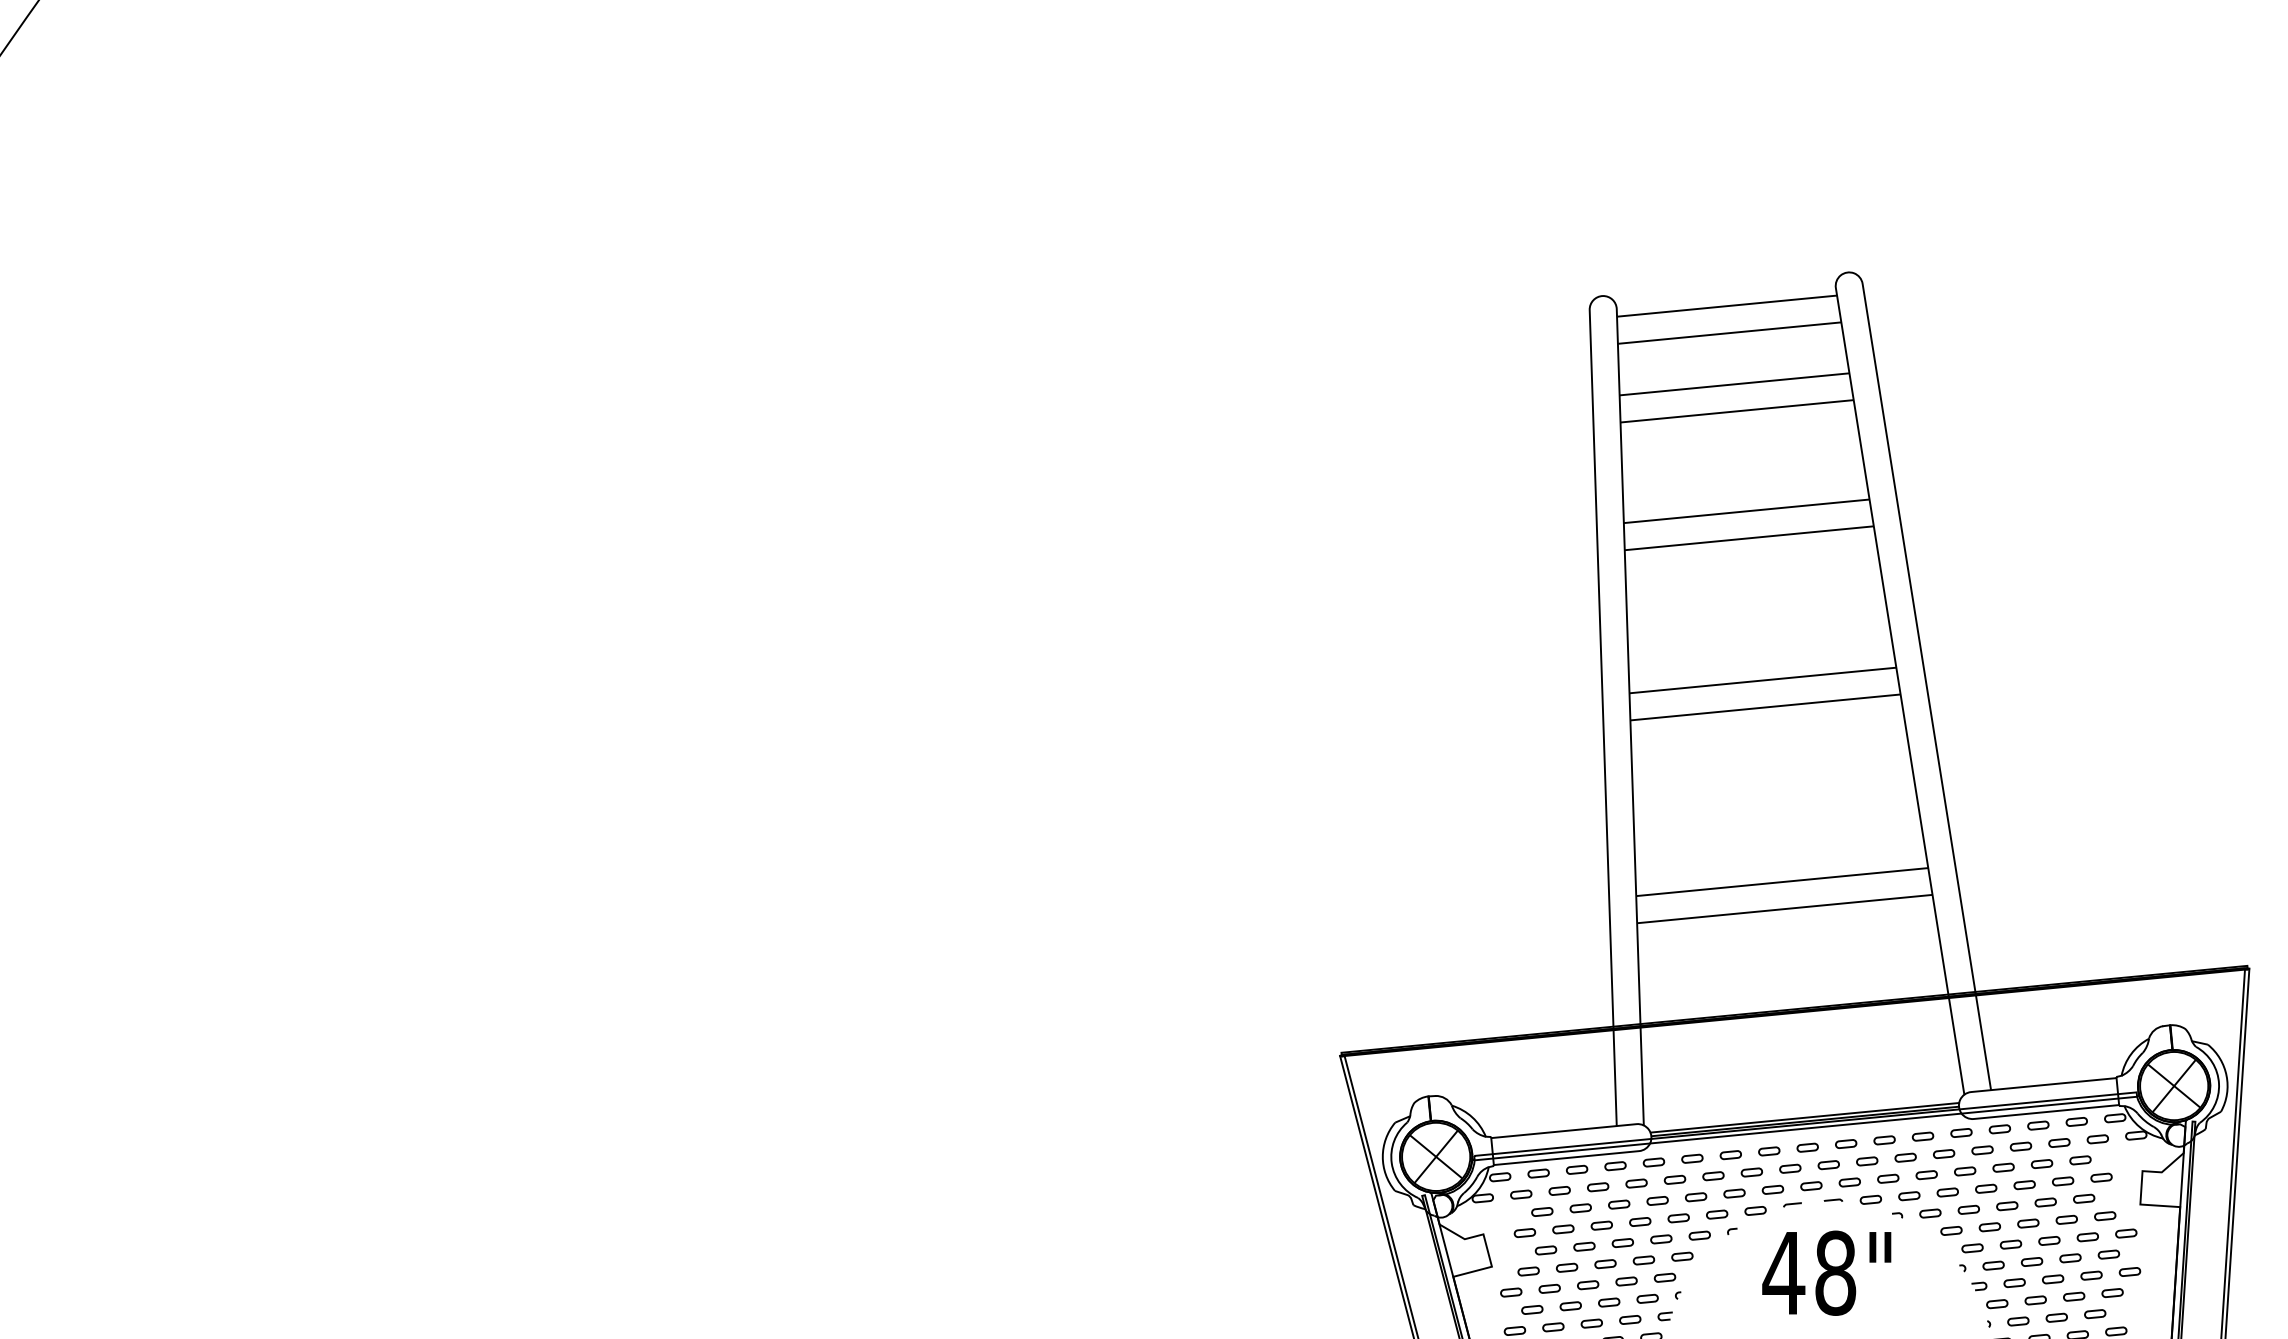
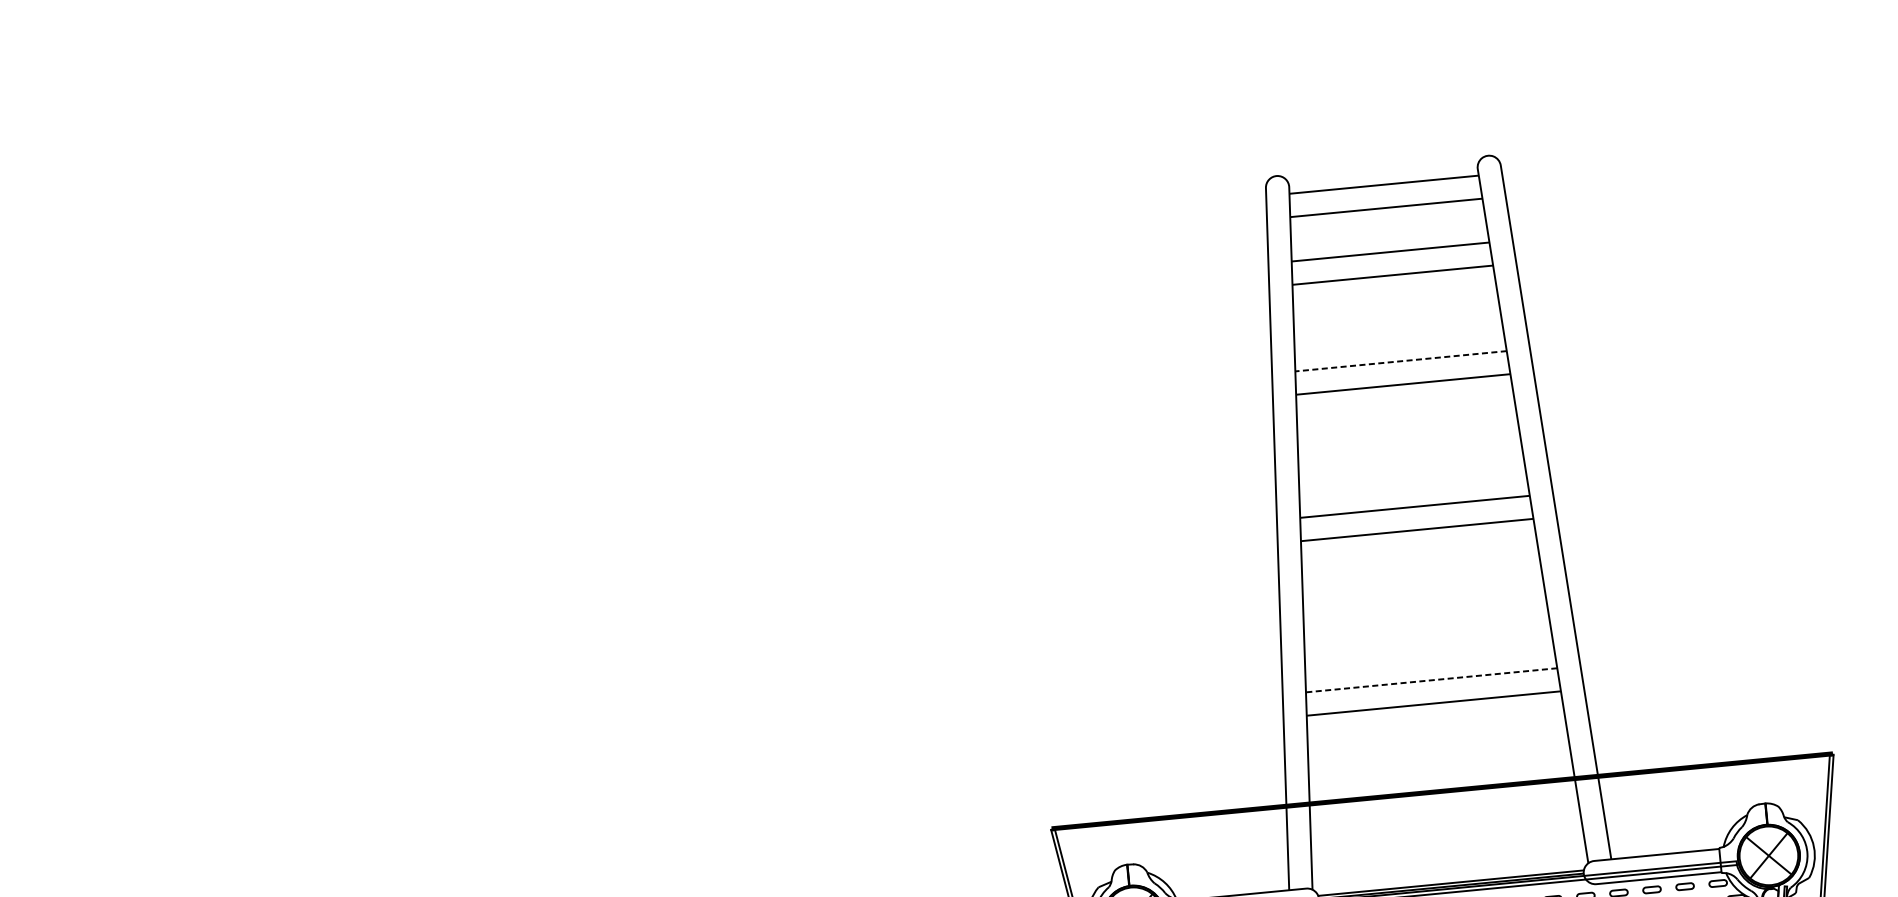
line: (1746, 511) -> (1400, 361), solid -> dashed
line: (1782, 882) -> (1431, 680), solid -> dashed

